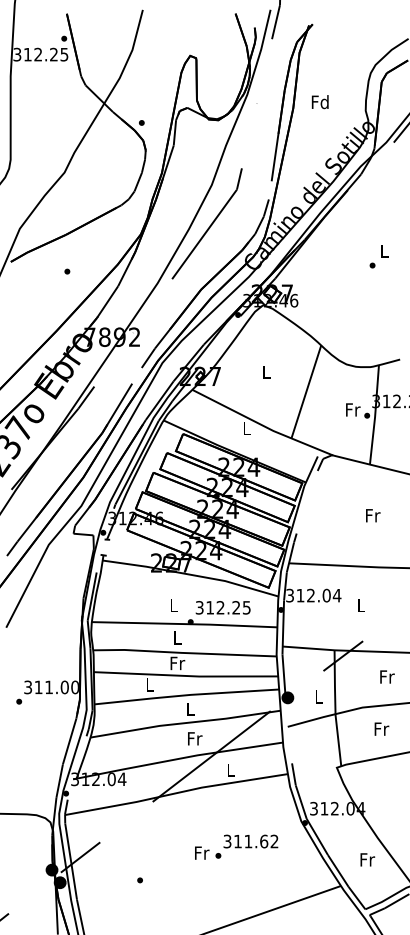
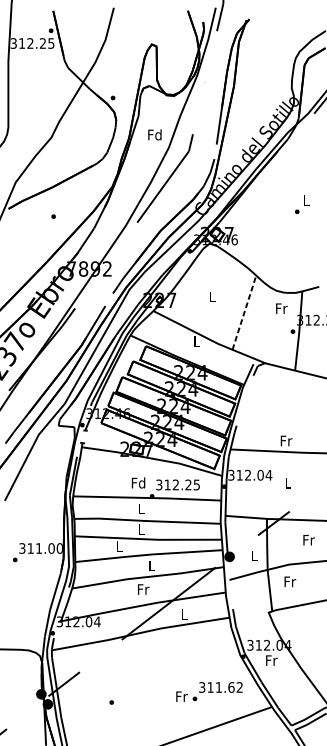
text: (319, 102) -> (154, 135), moved
line: (306, 391) -> (244, 312), solid -> dashed
text: (353, 409) -> (282, 308), moved
text: (373, 515) -> (286, 440), moved
text: (173, 605) -> (138, 483), L -> Fd
text: (177, 663) -> (141, 529), Fr -> L
text: (381, 728) -> (289, 581), moved
text: (195, 738) -> (143, 589), moved
text: (236, 846) -> (209, 691), moved
text: (367, 859) -> (271, 660), moved

